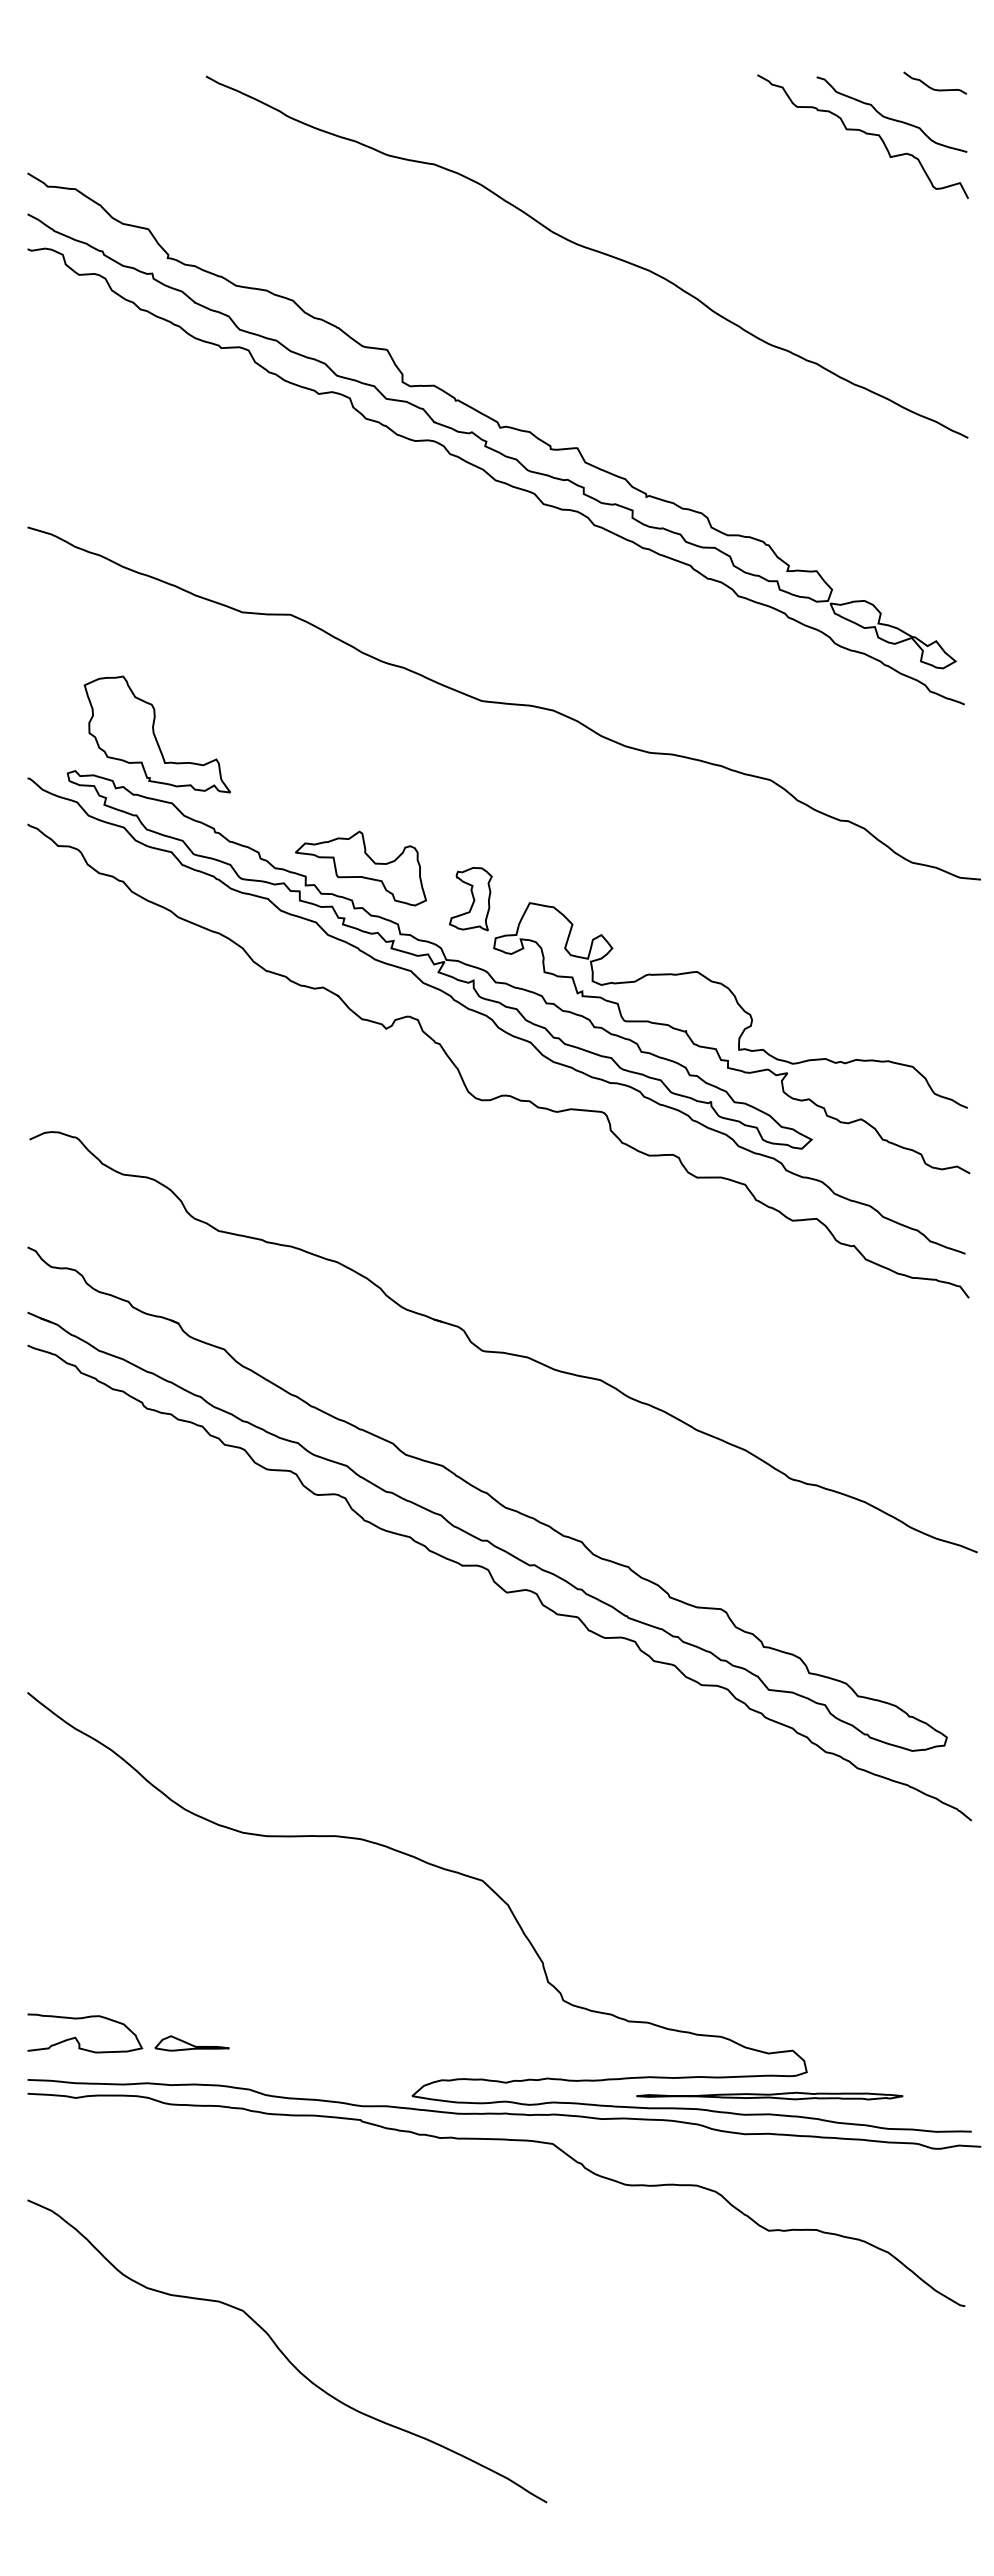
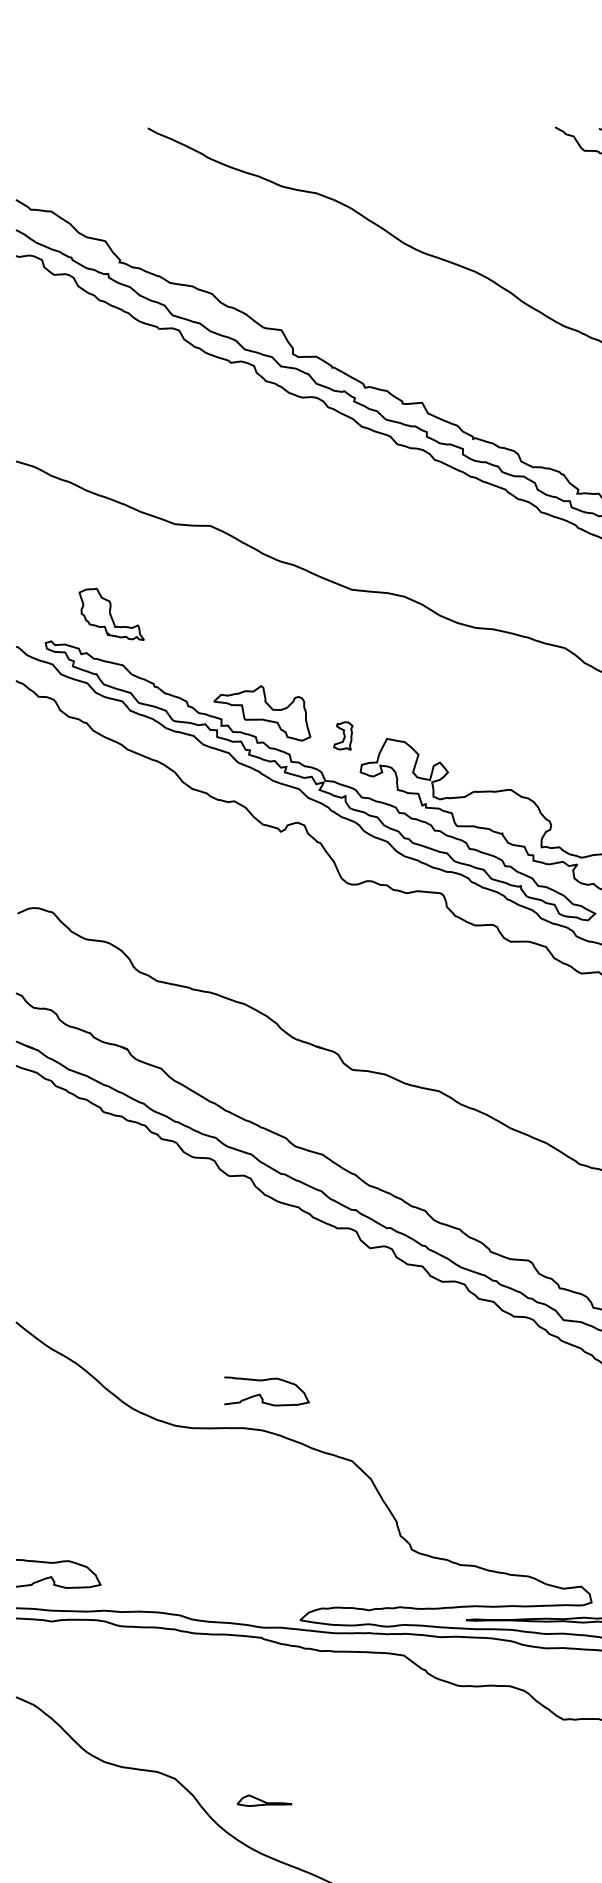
part: (156, 734) -> (111, 614), size x0.6
part: (470, 899) -> (343, 736), size x0.6
curve: (358, 1790) -> (260, 1394), added
part: (191, 2043) -> (264, 1800), moved

